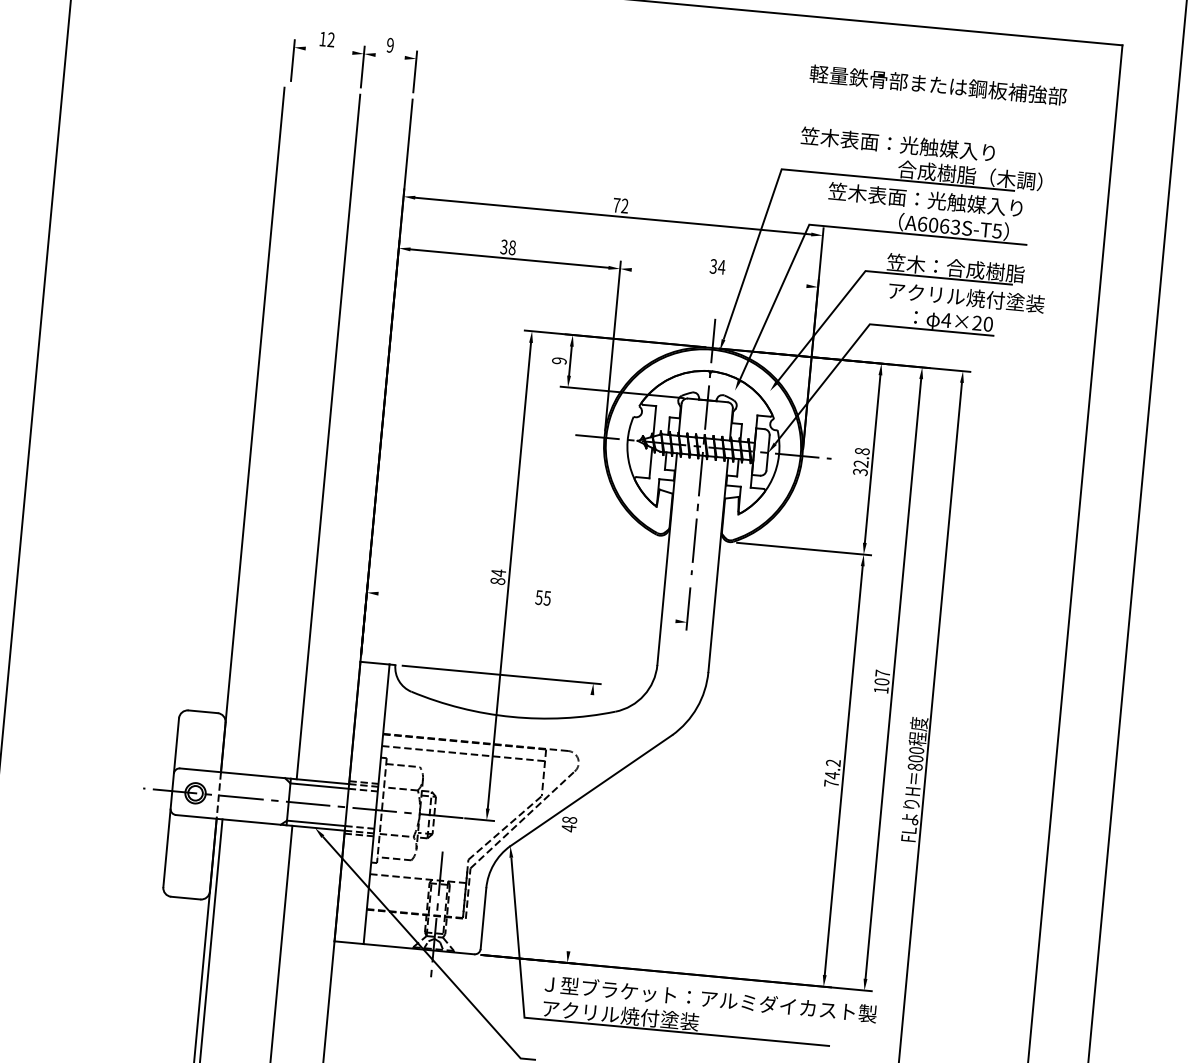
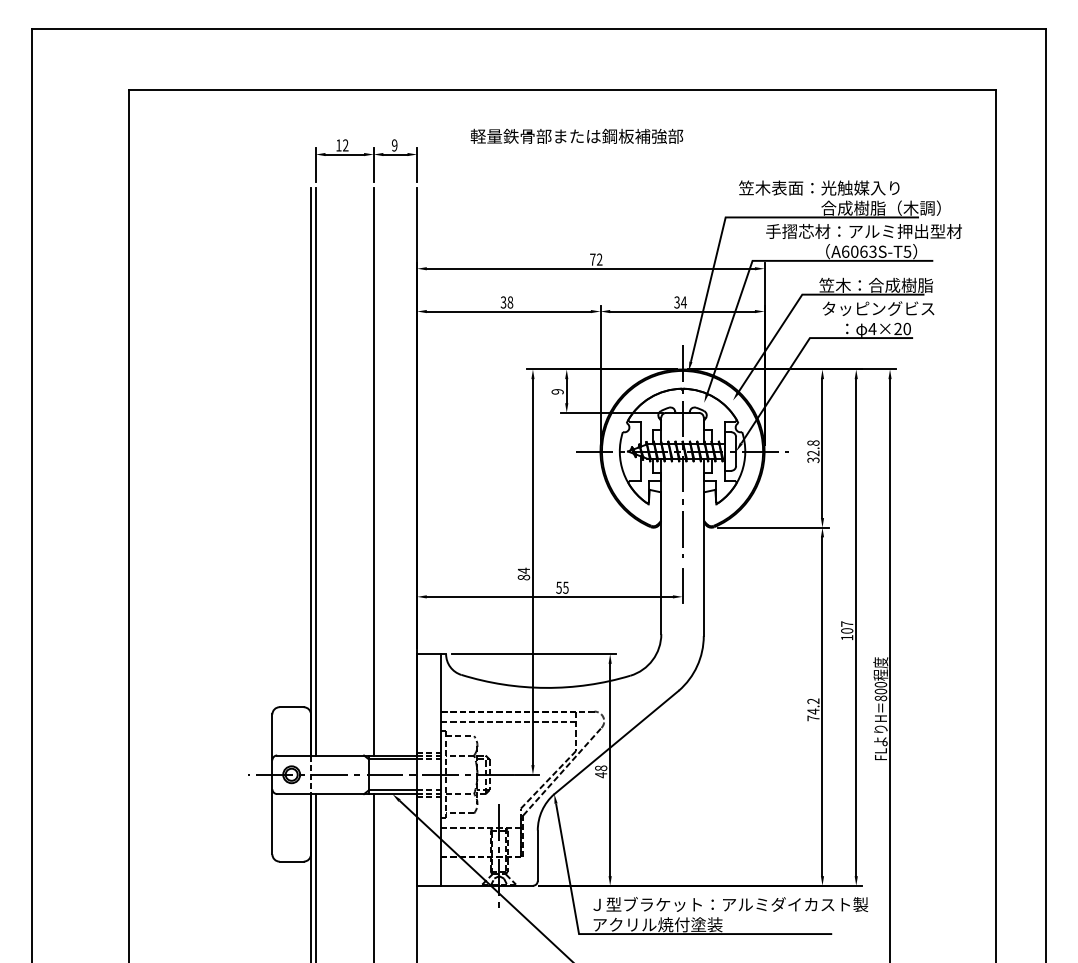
line: (328, 50) -> (344, 154), added
line: (390, 56) -> (395, 154), added
text: (937, 84) -> (576, 135), moved
text: (946, 201) -> (863, 231), 笠木表面：光触媒入り -> 手摺芯材：アルミ押出型材
line: (719, 277) -> (682, 311), added
text: (965, 297) -> (886, 308), アクリル焼付塗装 -> タッピングビス
line: (258, 429) -> (315, 471), added
line: (526, 607) -> (549, 596), added
line: (580, 822) -> (610, 769), added

